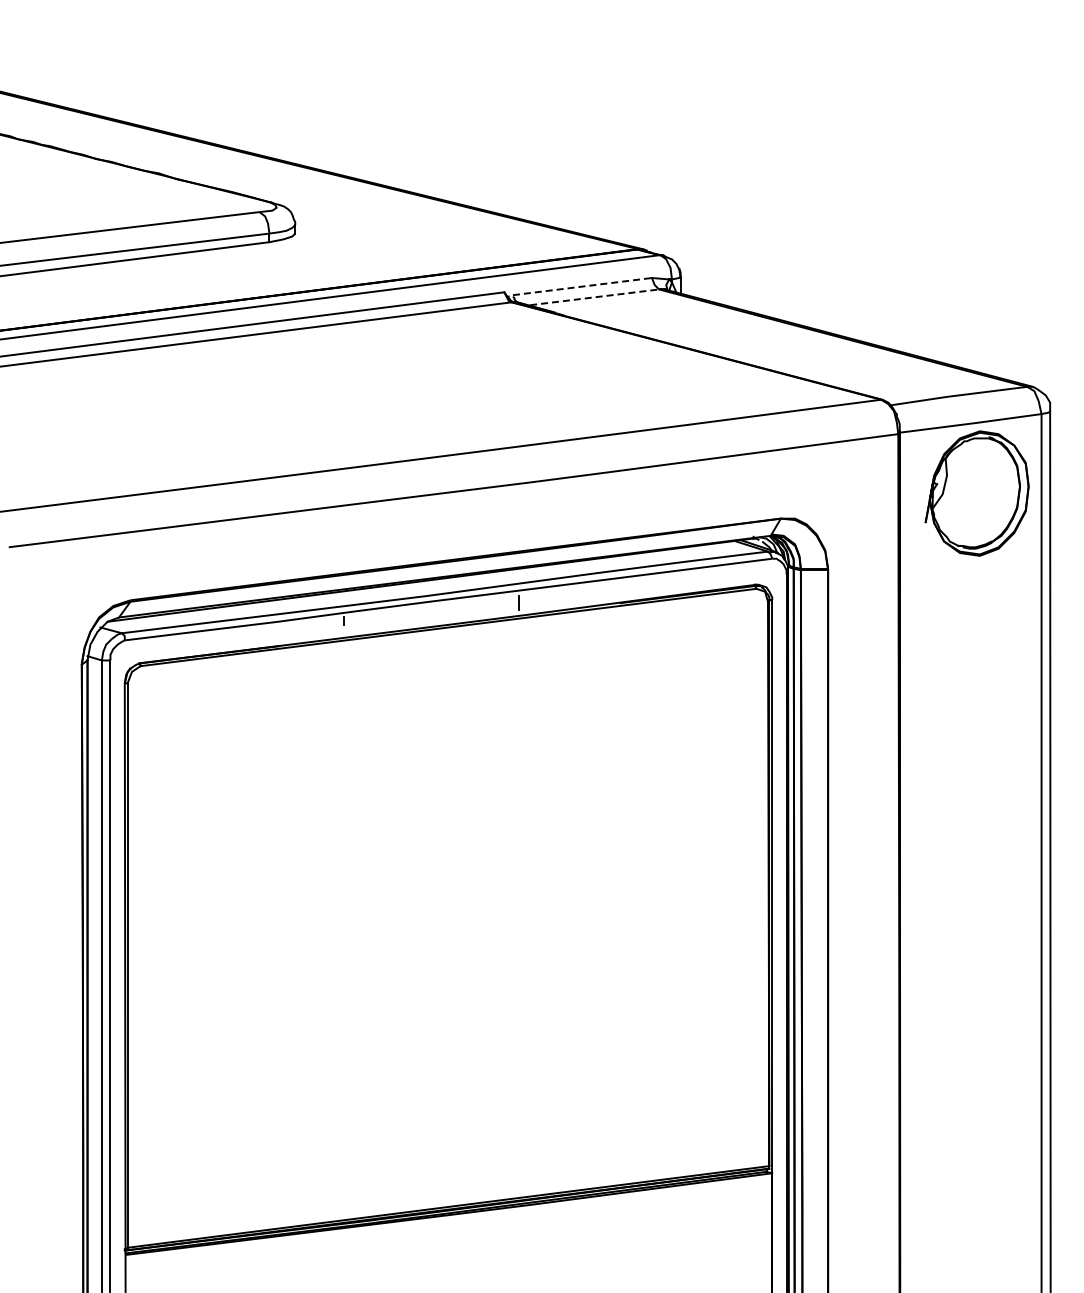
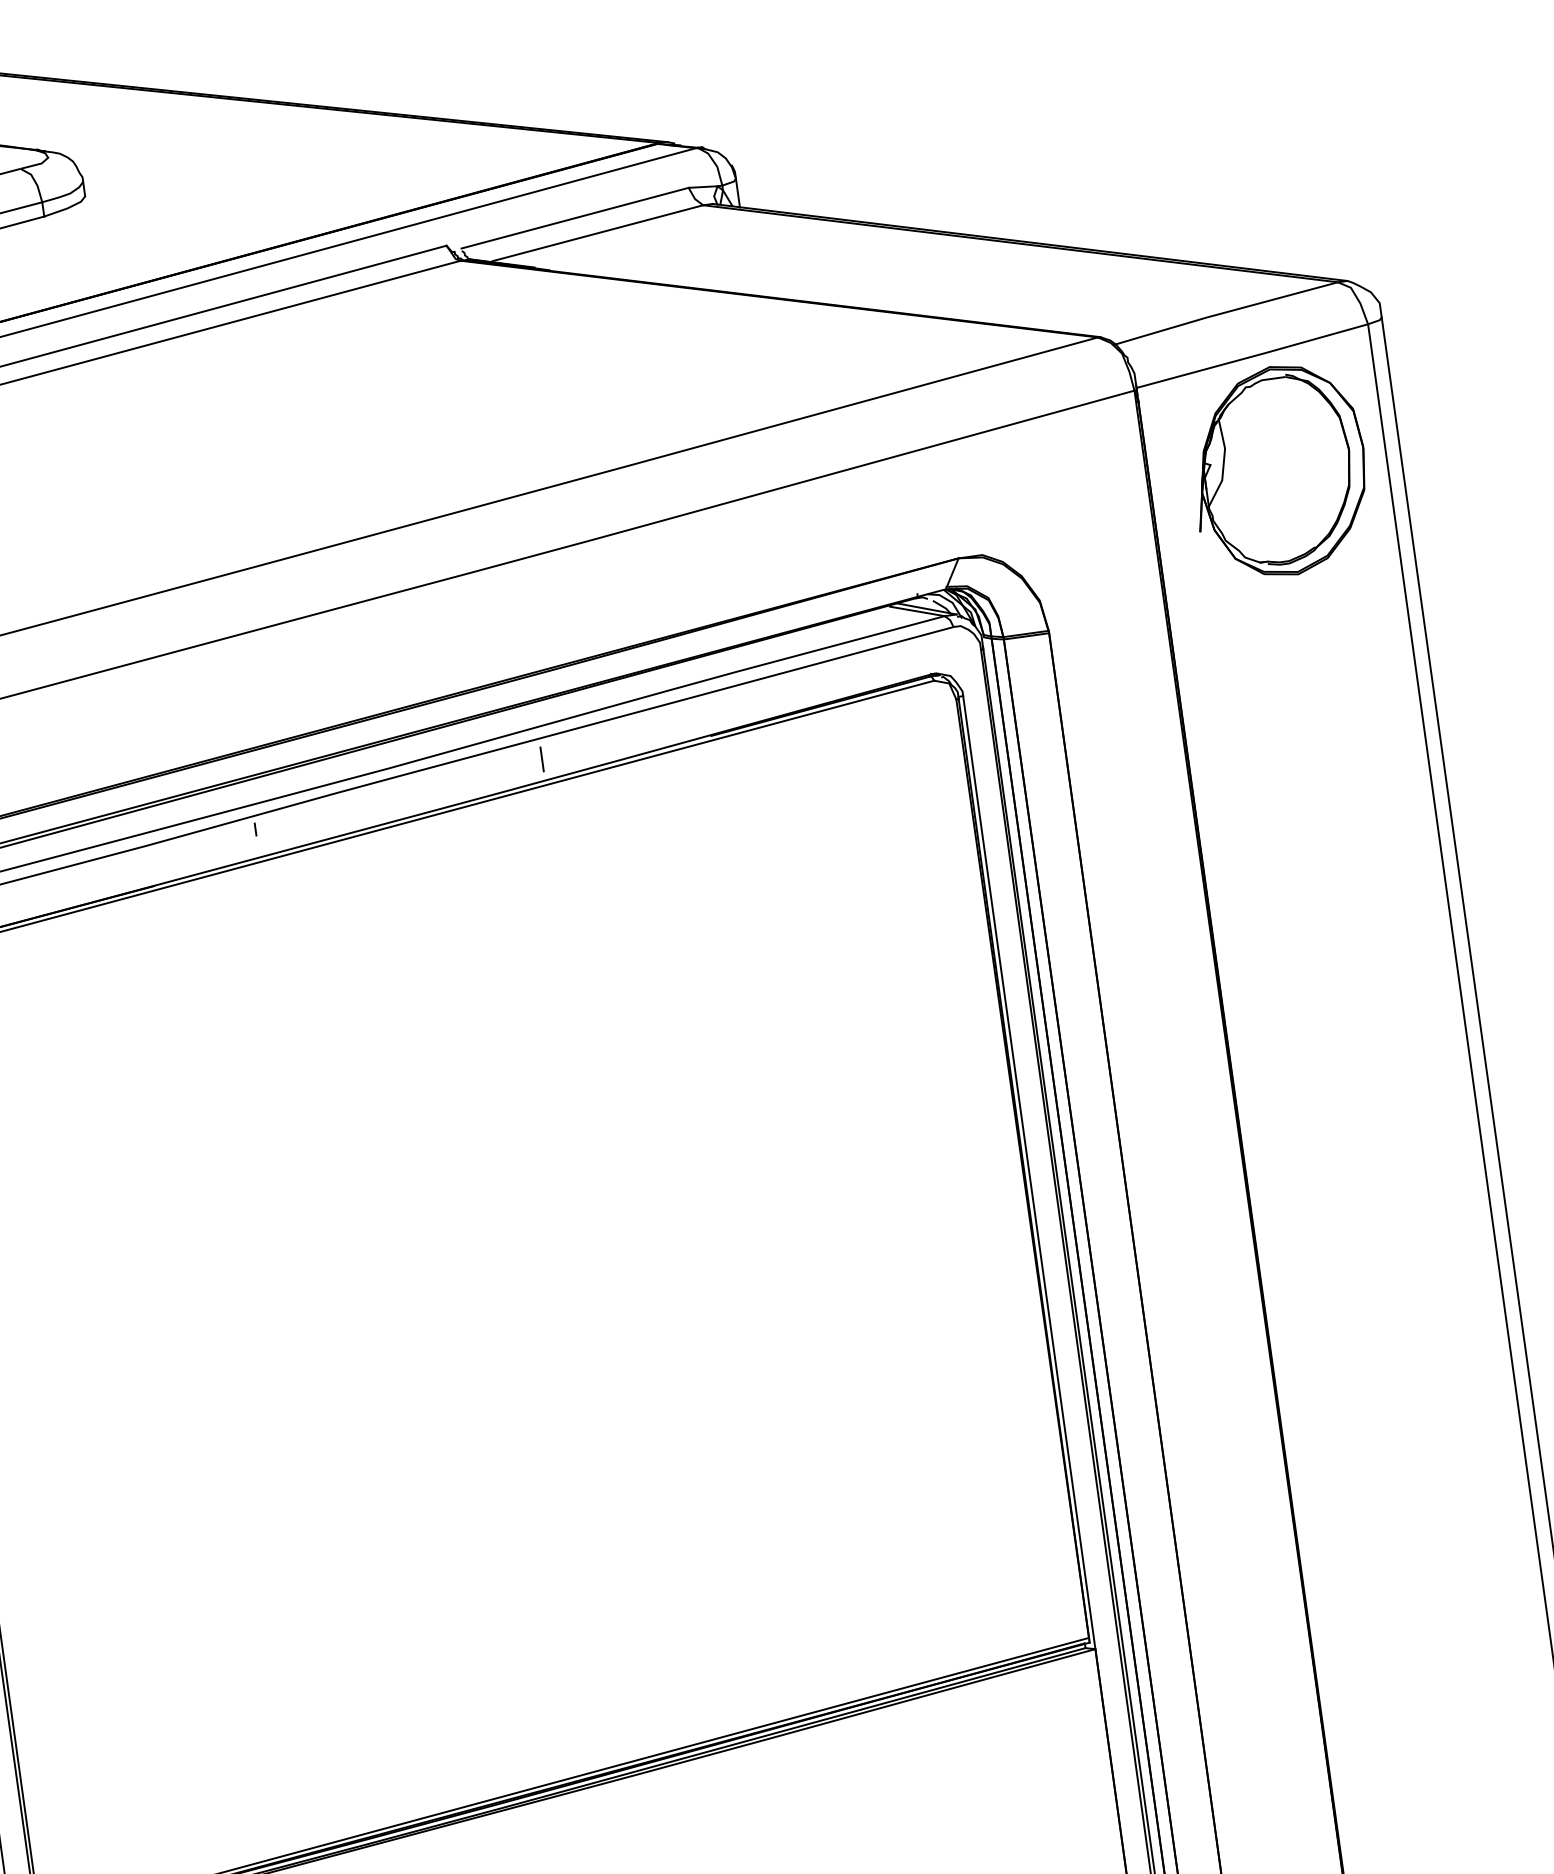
line: (582, 286) -> (575, 218), dashed -> solid
line: (594, 297) -> (597, 233), dashed -> solid

